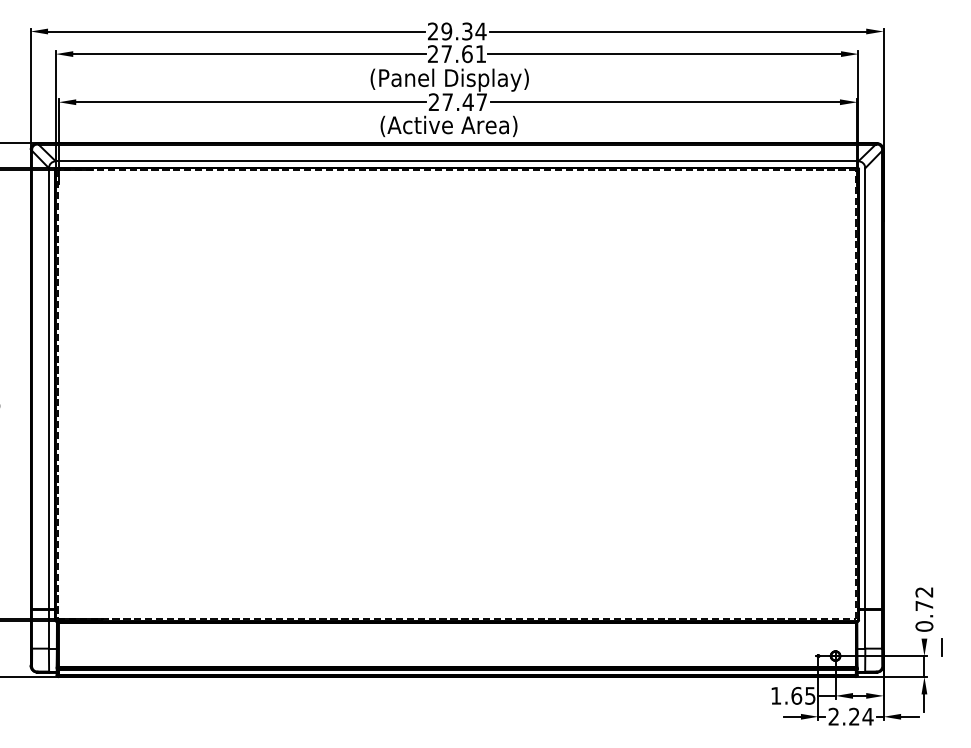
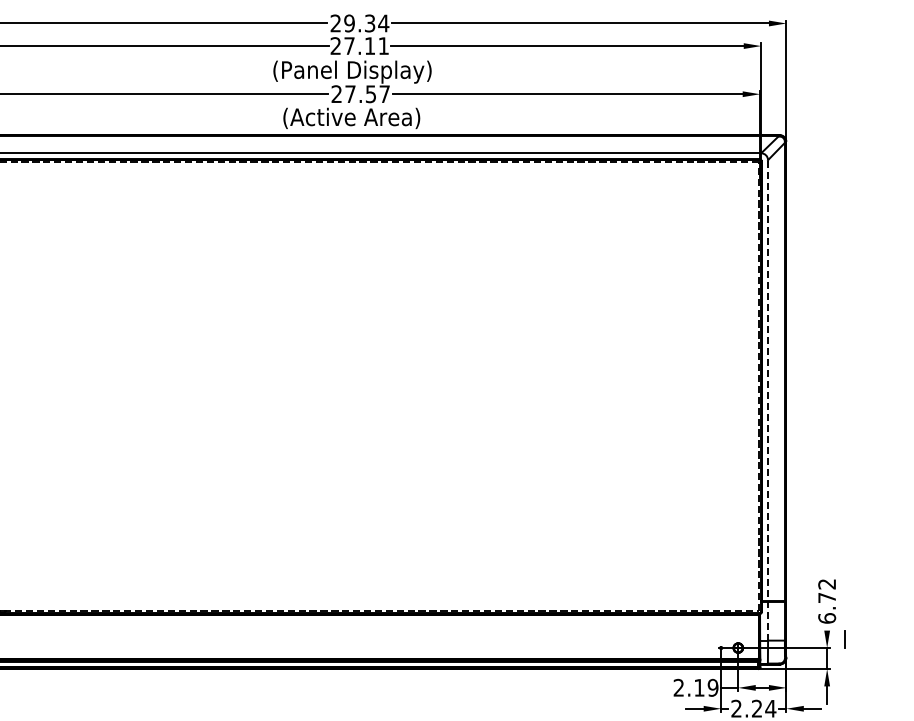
text: (467, 54) -> (370, 46), 27.61 -> 27.11
text: (467, 102) -> (370, 94), 27.47 -> 27.57
line: (865, 407) -> (768, 399), solid -> dashed
text: (924, 626) -> (827, 618), 0.72 -> 6.72
text: (793, 695) -> (696, 687), 1.65 -> 2.19

